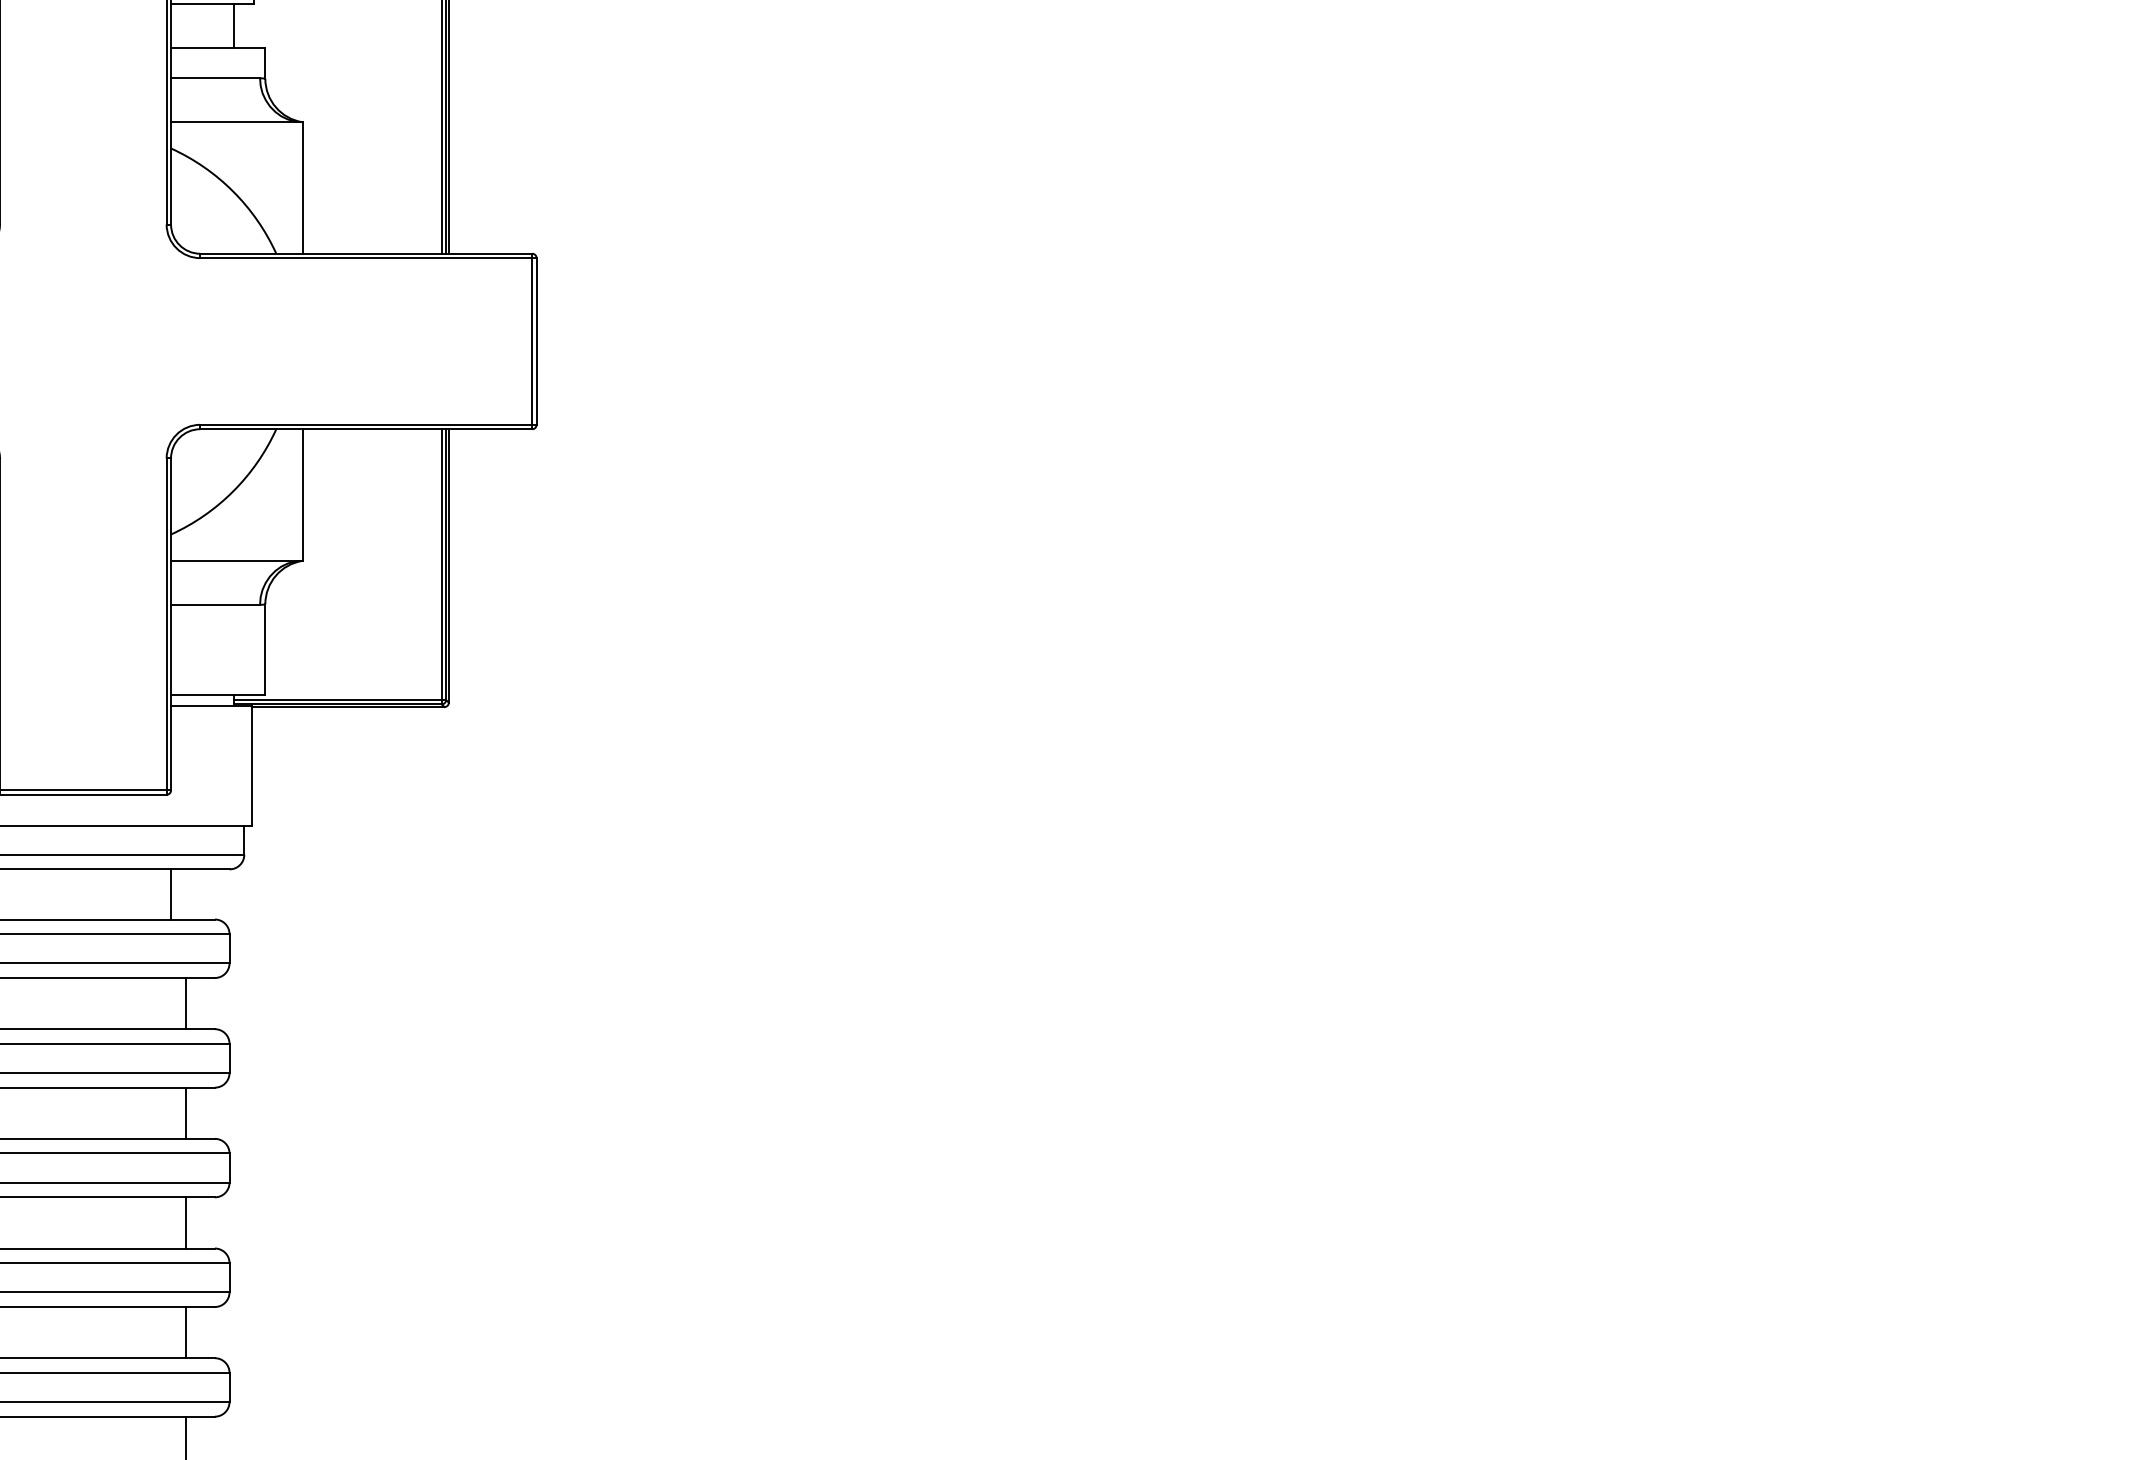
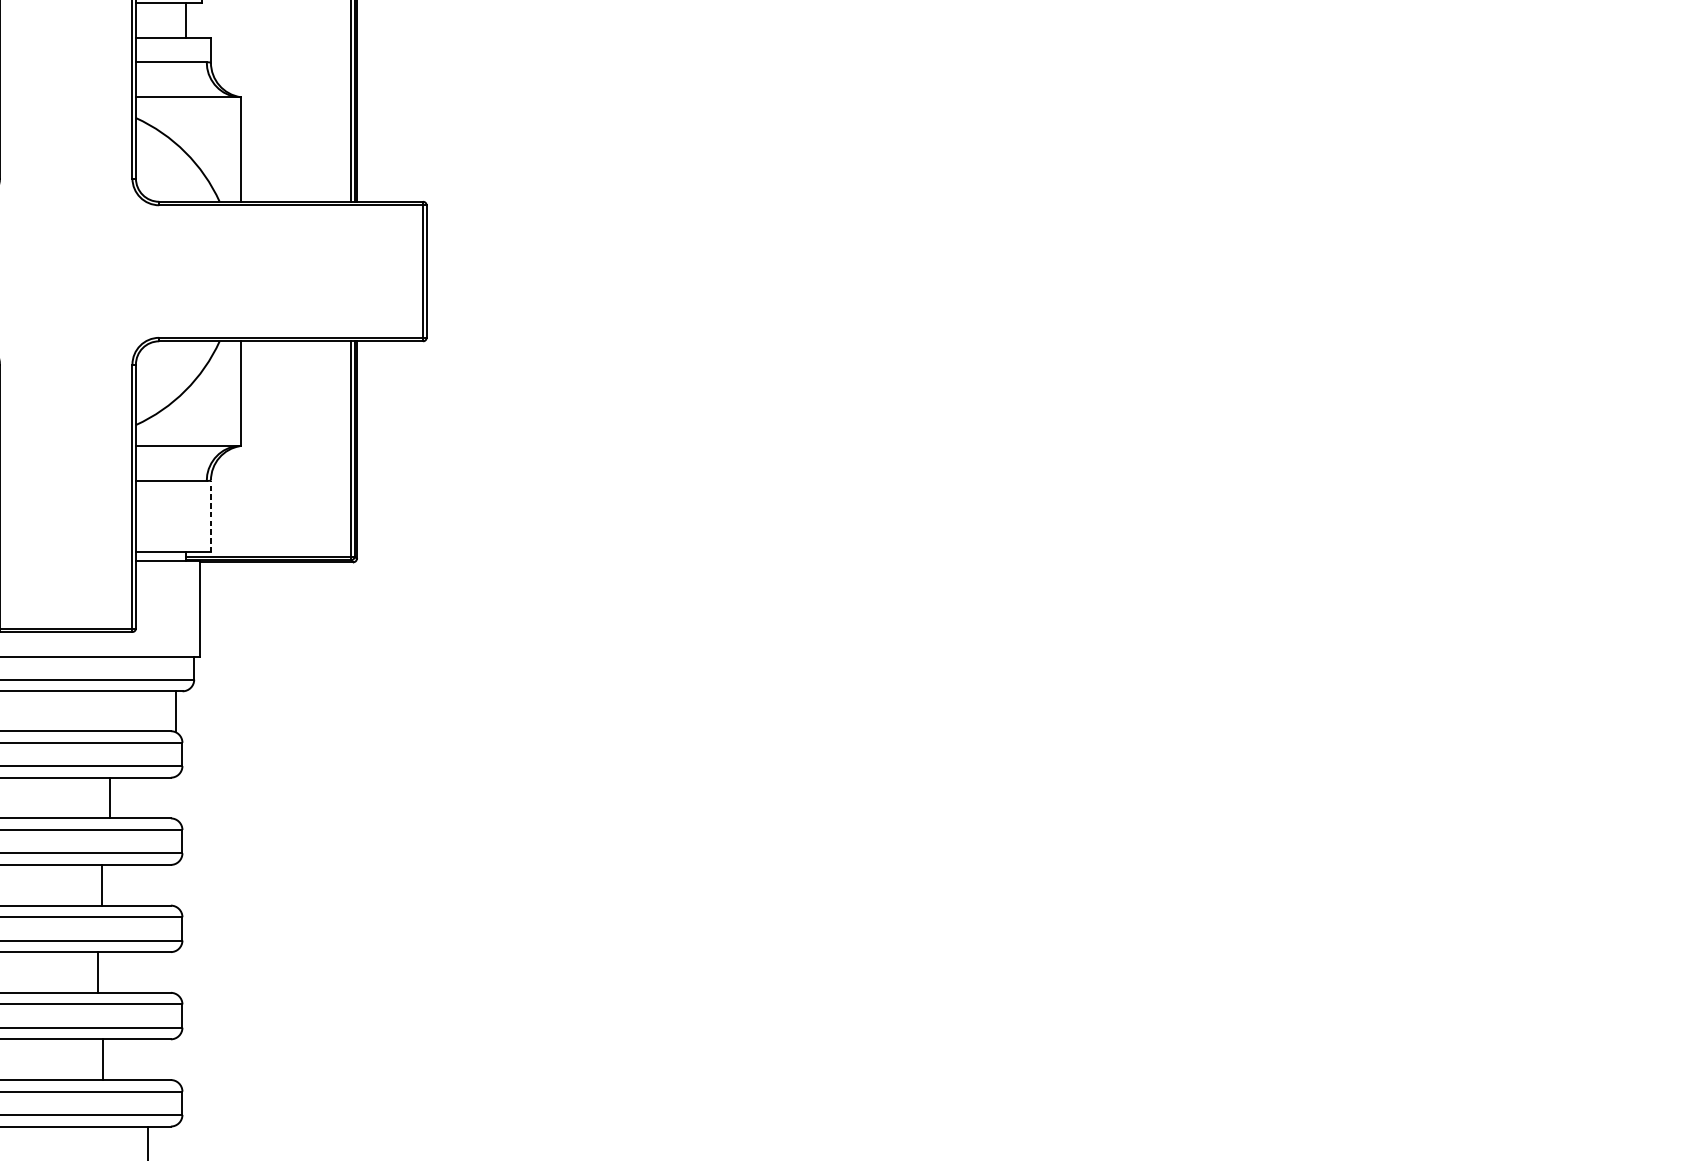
line: (265, 648) -> (211, 515), solid -> dashed
line: (171, 894) -> (176, 711), moved
line: (185, 1003) -> (110, 797), moved
line: (185, 1112) -> (102, 884), moved
line: (185, 1222) -> (98, 972), moved
line: (185, 1332) -> (102, 1059), moved

